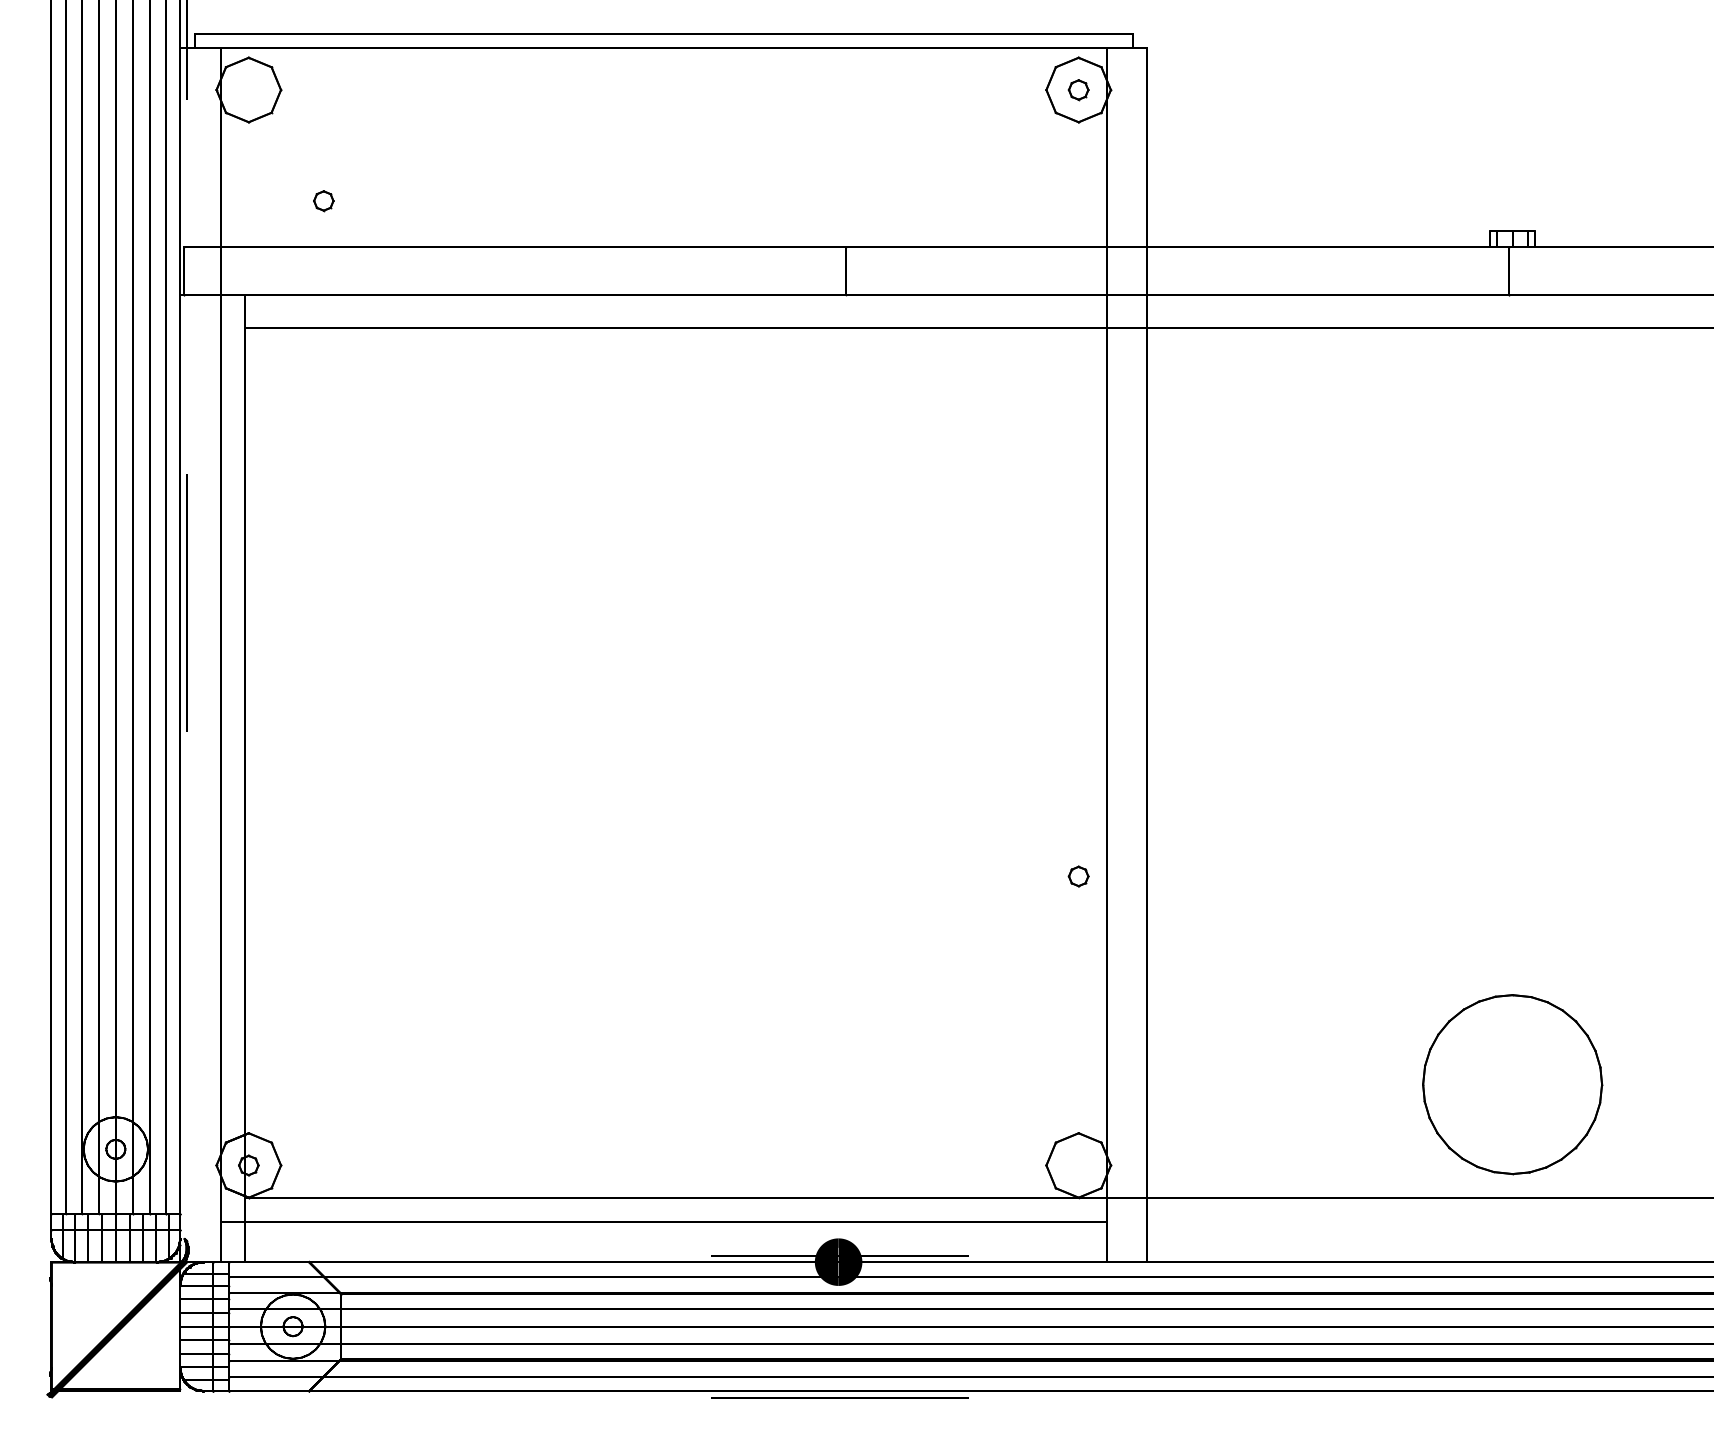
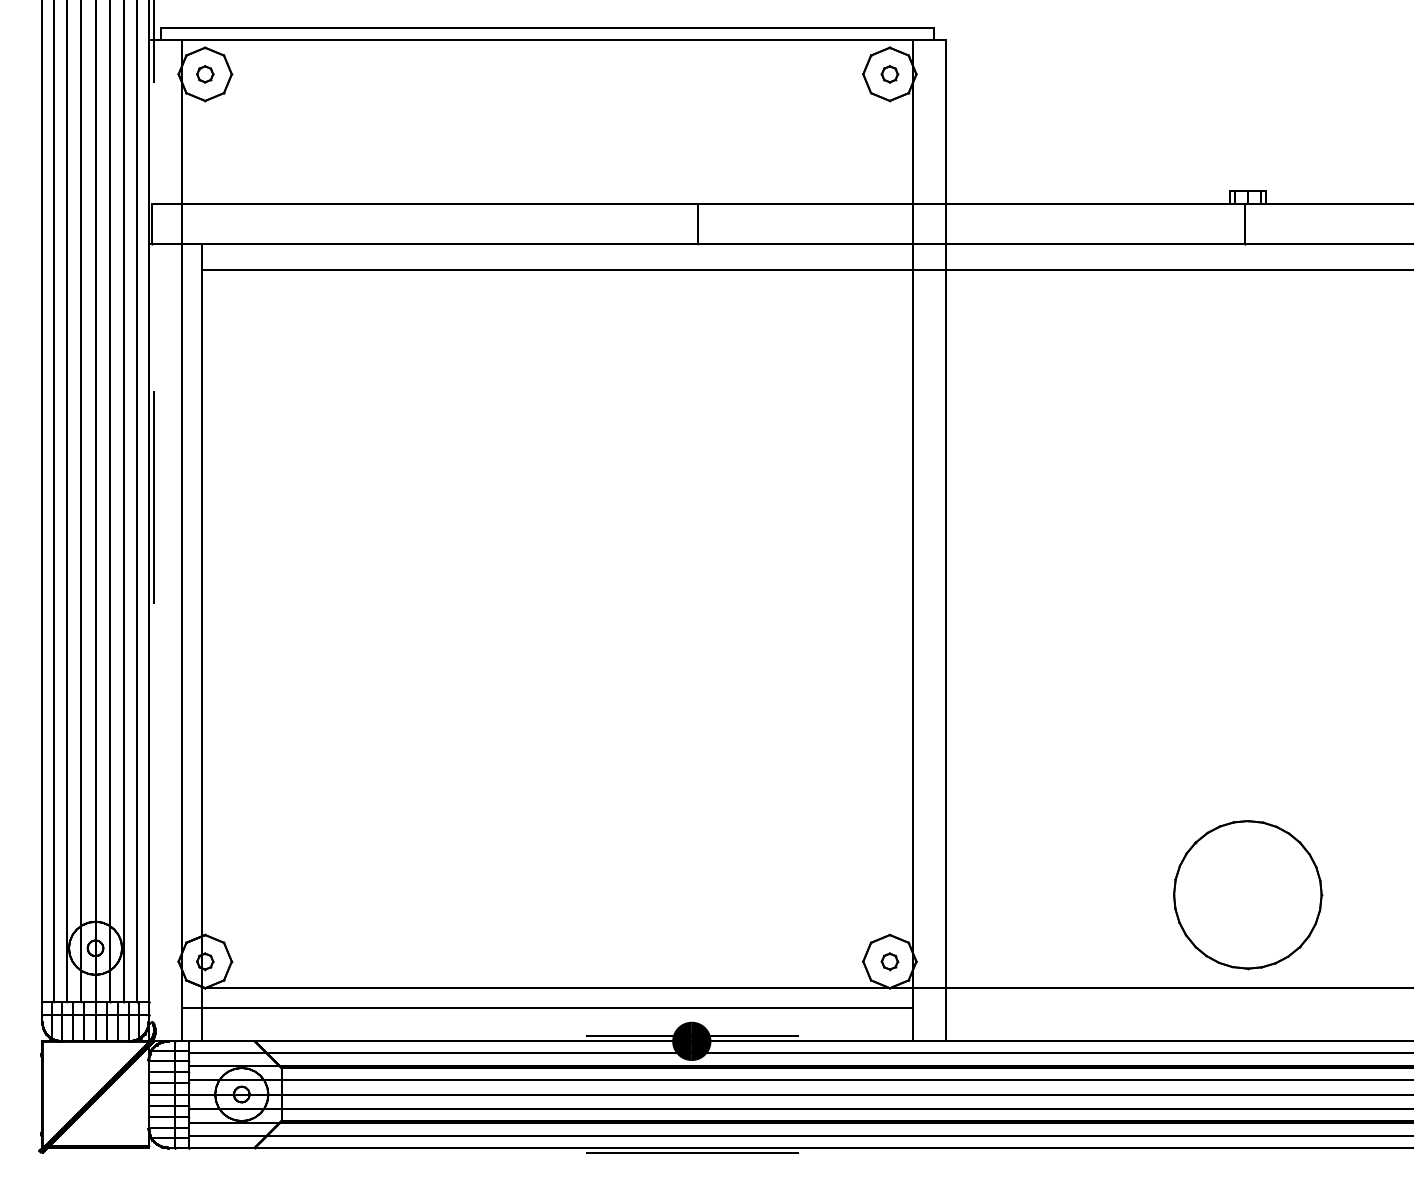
part: (323, 201) -> (204, 74), moved
part: (1078, 876) -> (889, 961), moved

